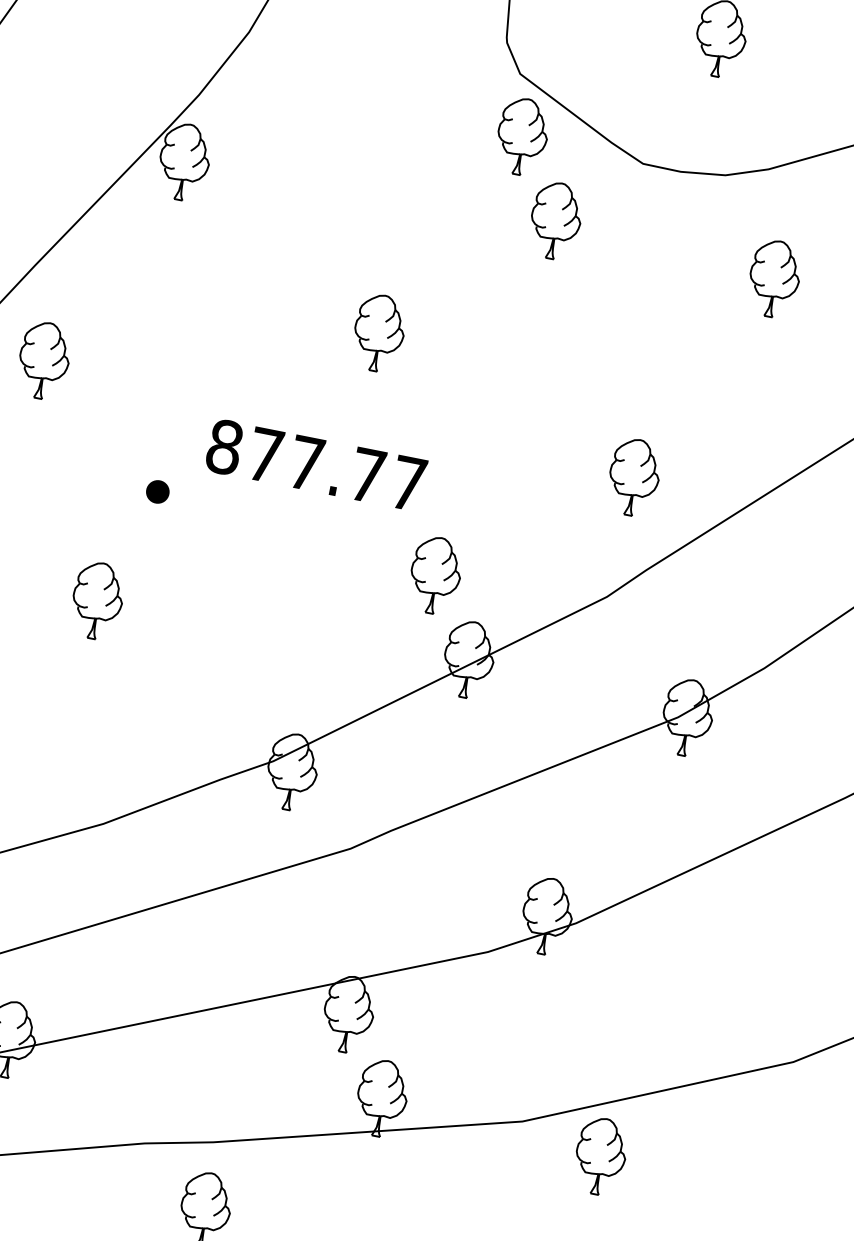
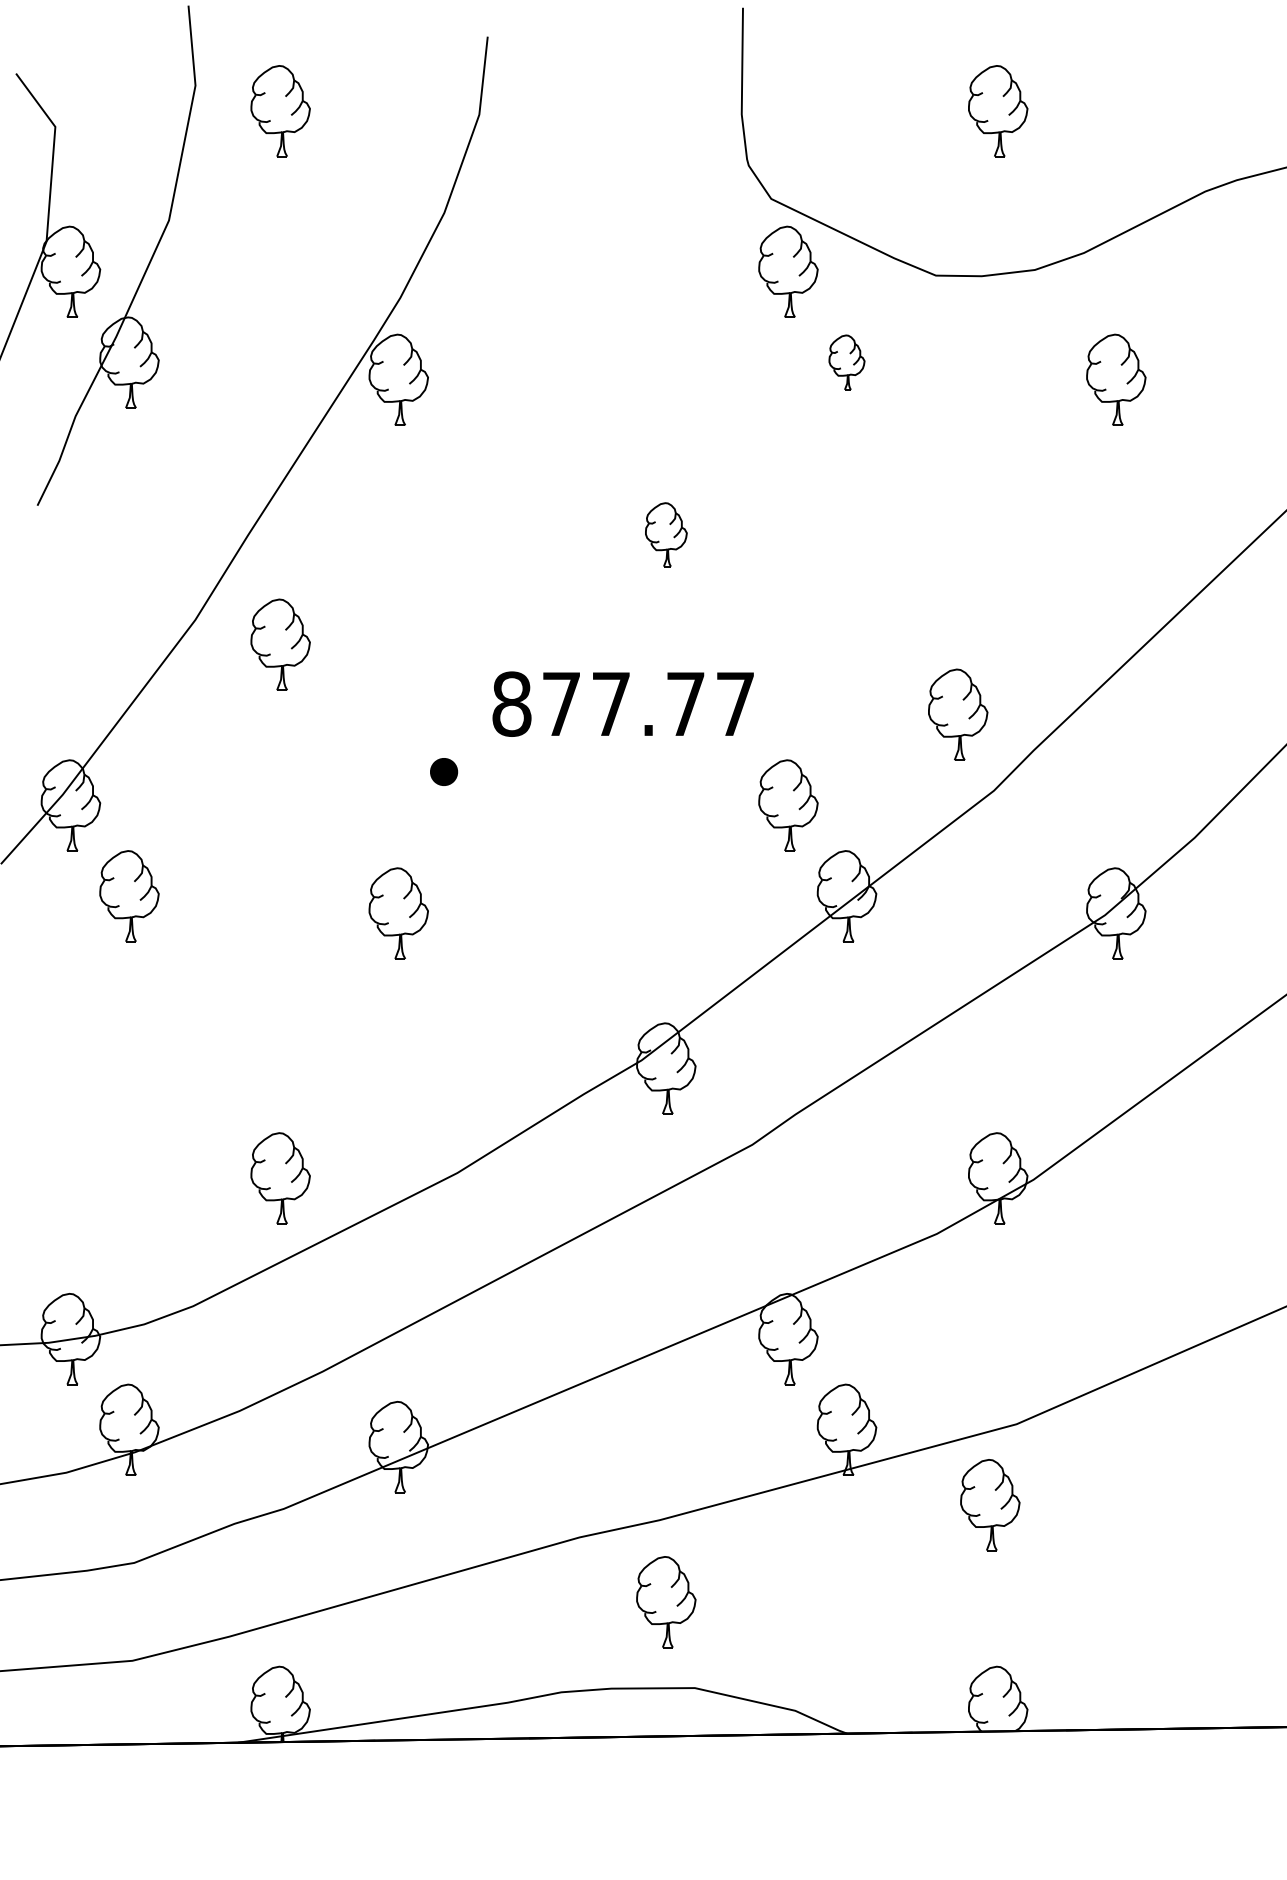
part: (555, 220) -> (846, 362), size x0.6
part: (379, 332) -> (666, 534), size x0.7
part: (634, 477) -> (958, 714), moved
part: (600, 1156) -> (990, 1505), moved

